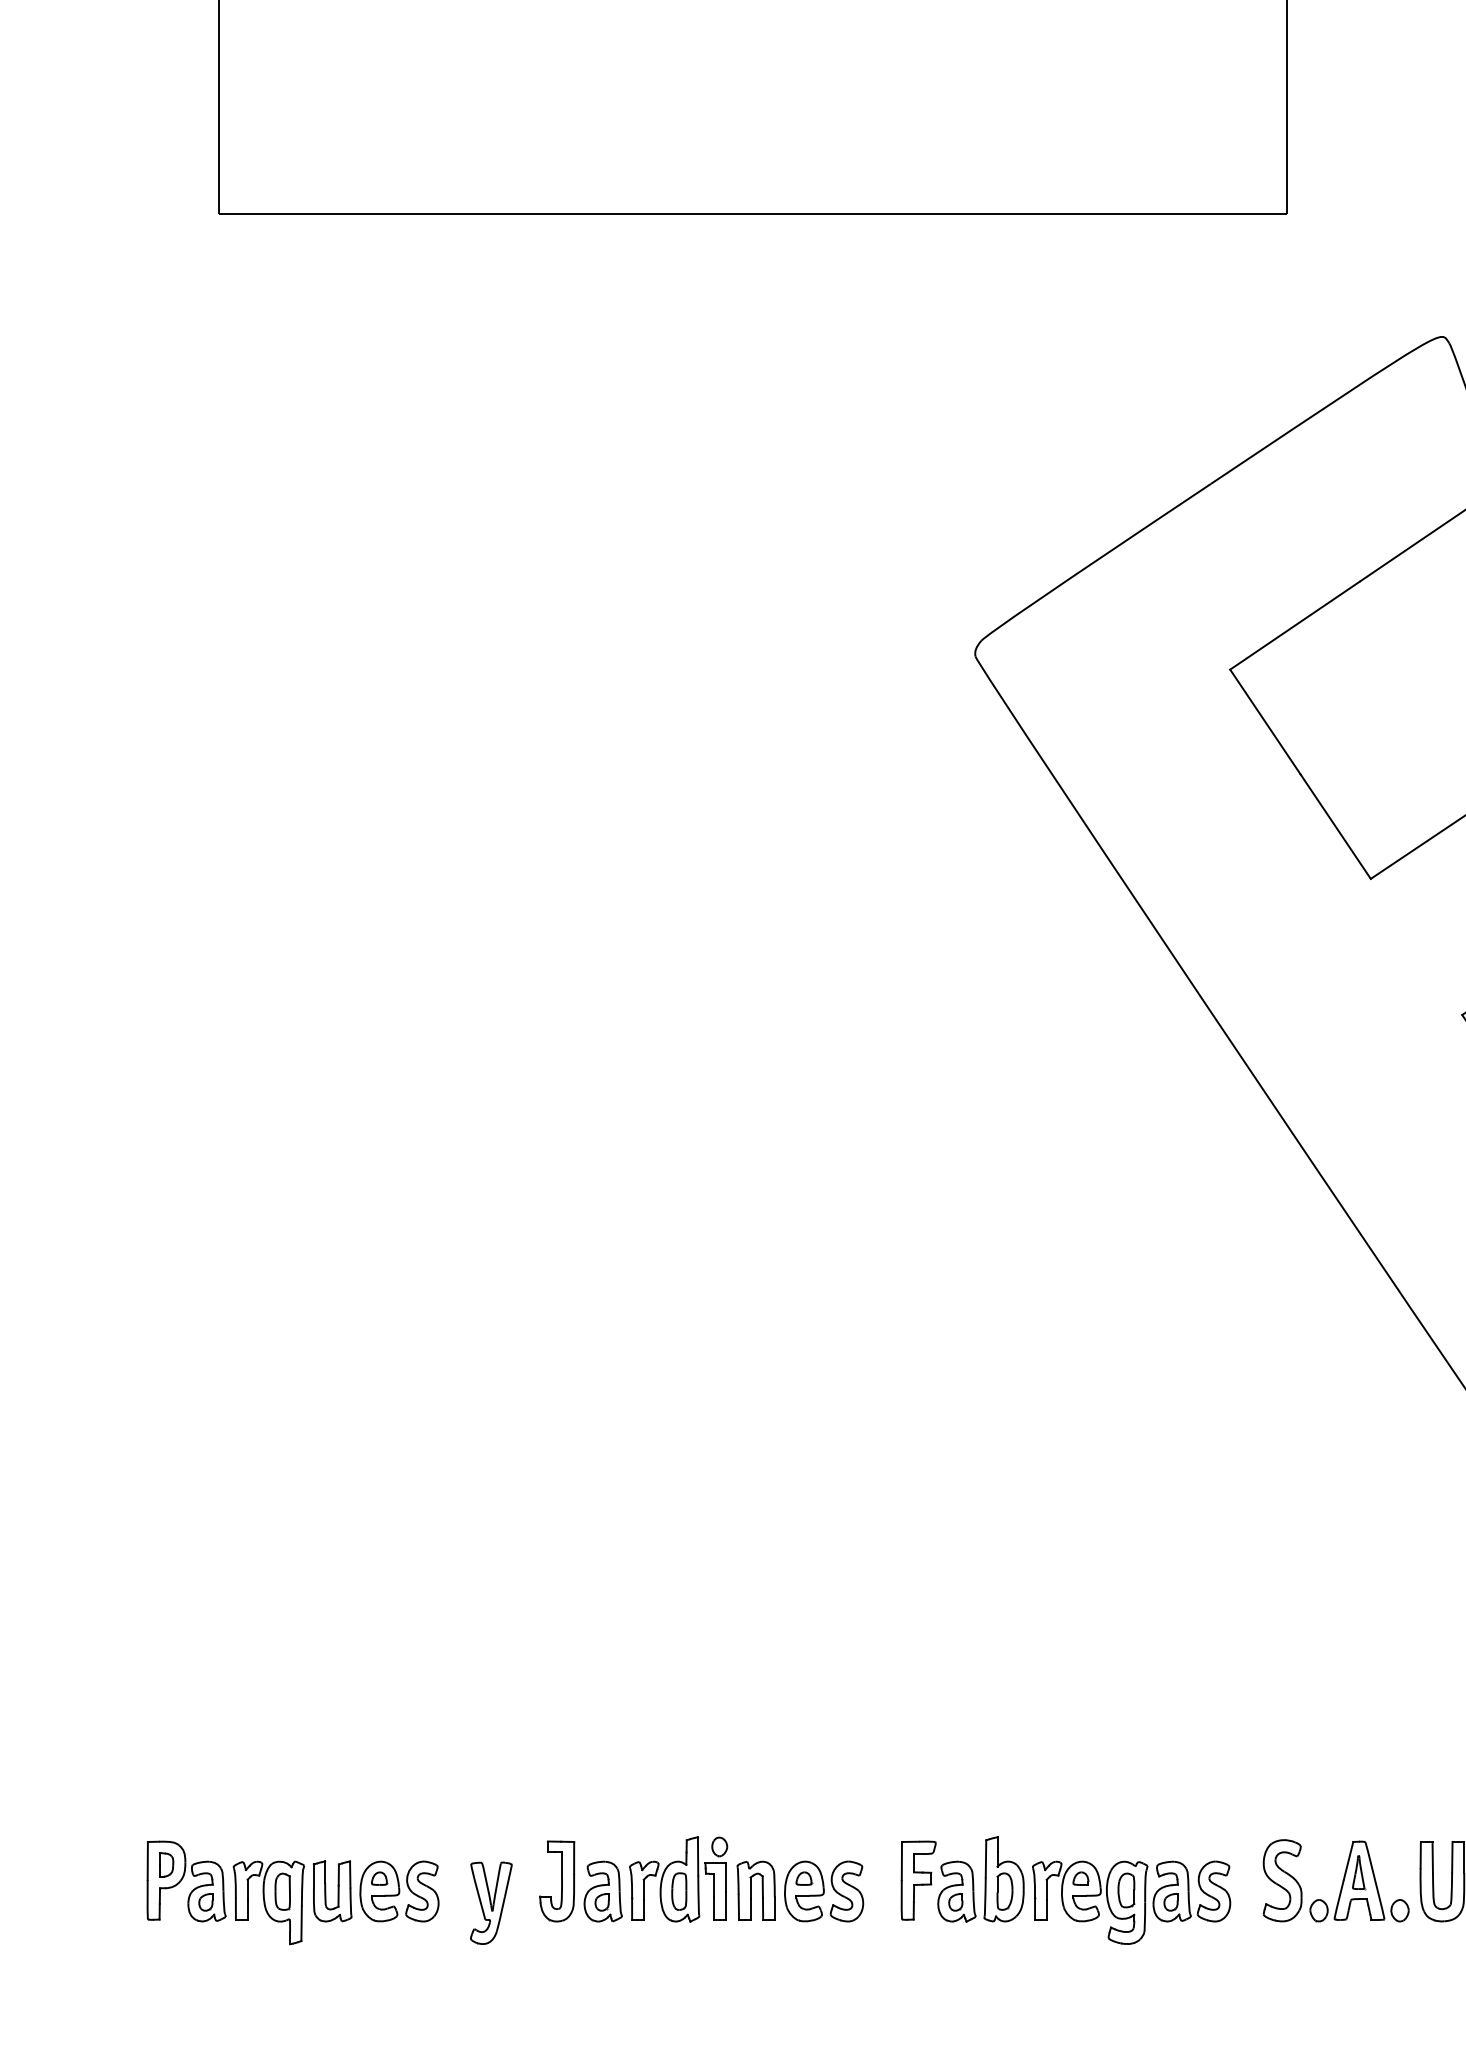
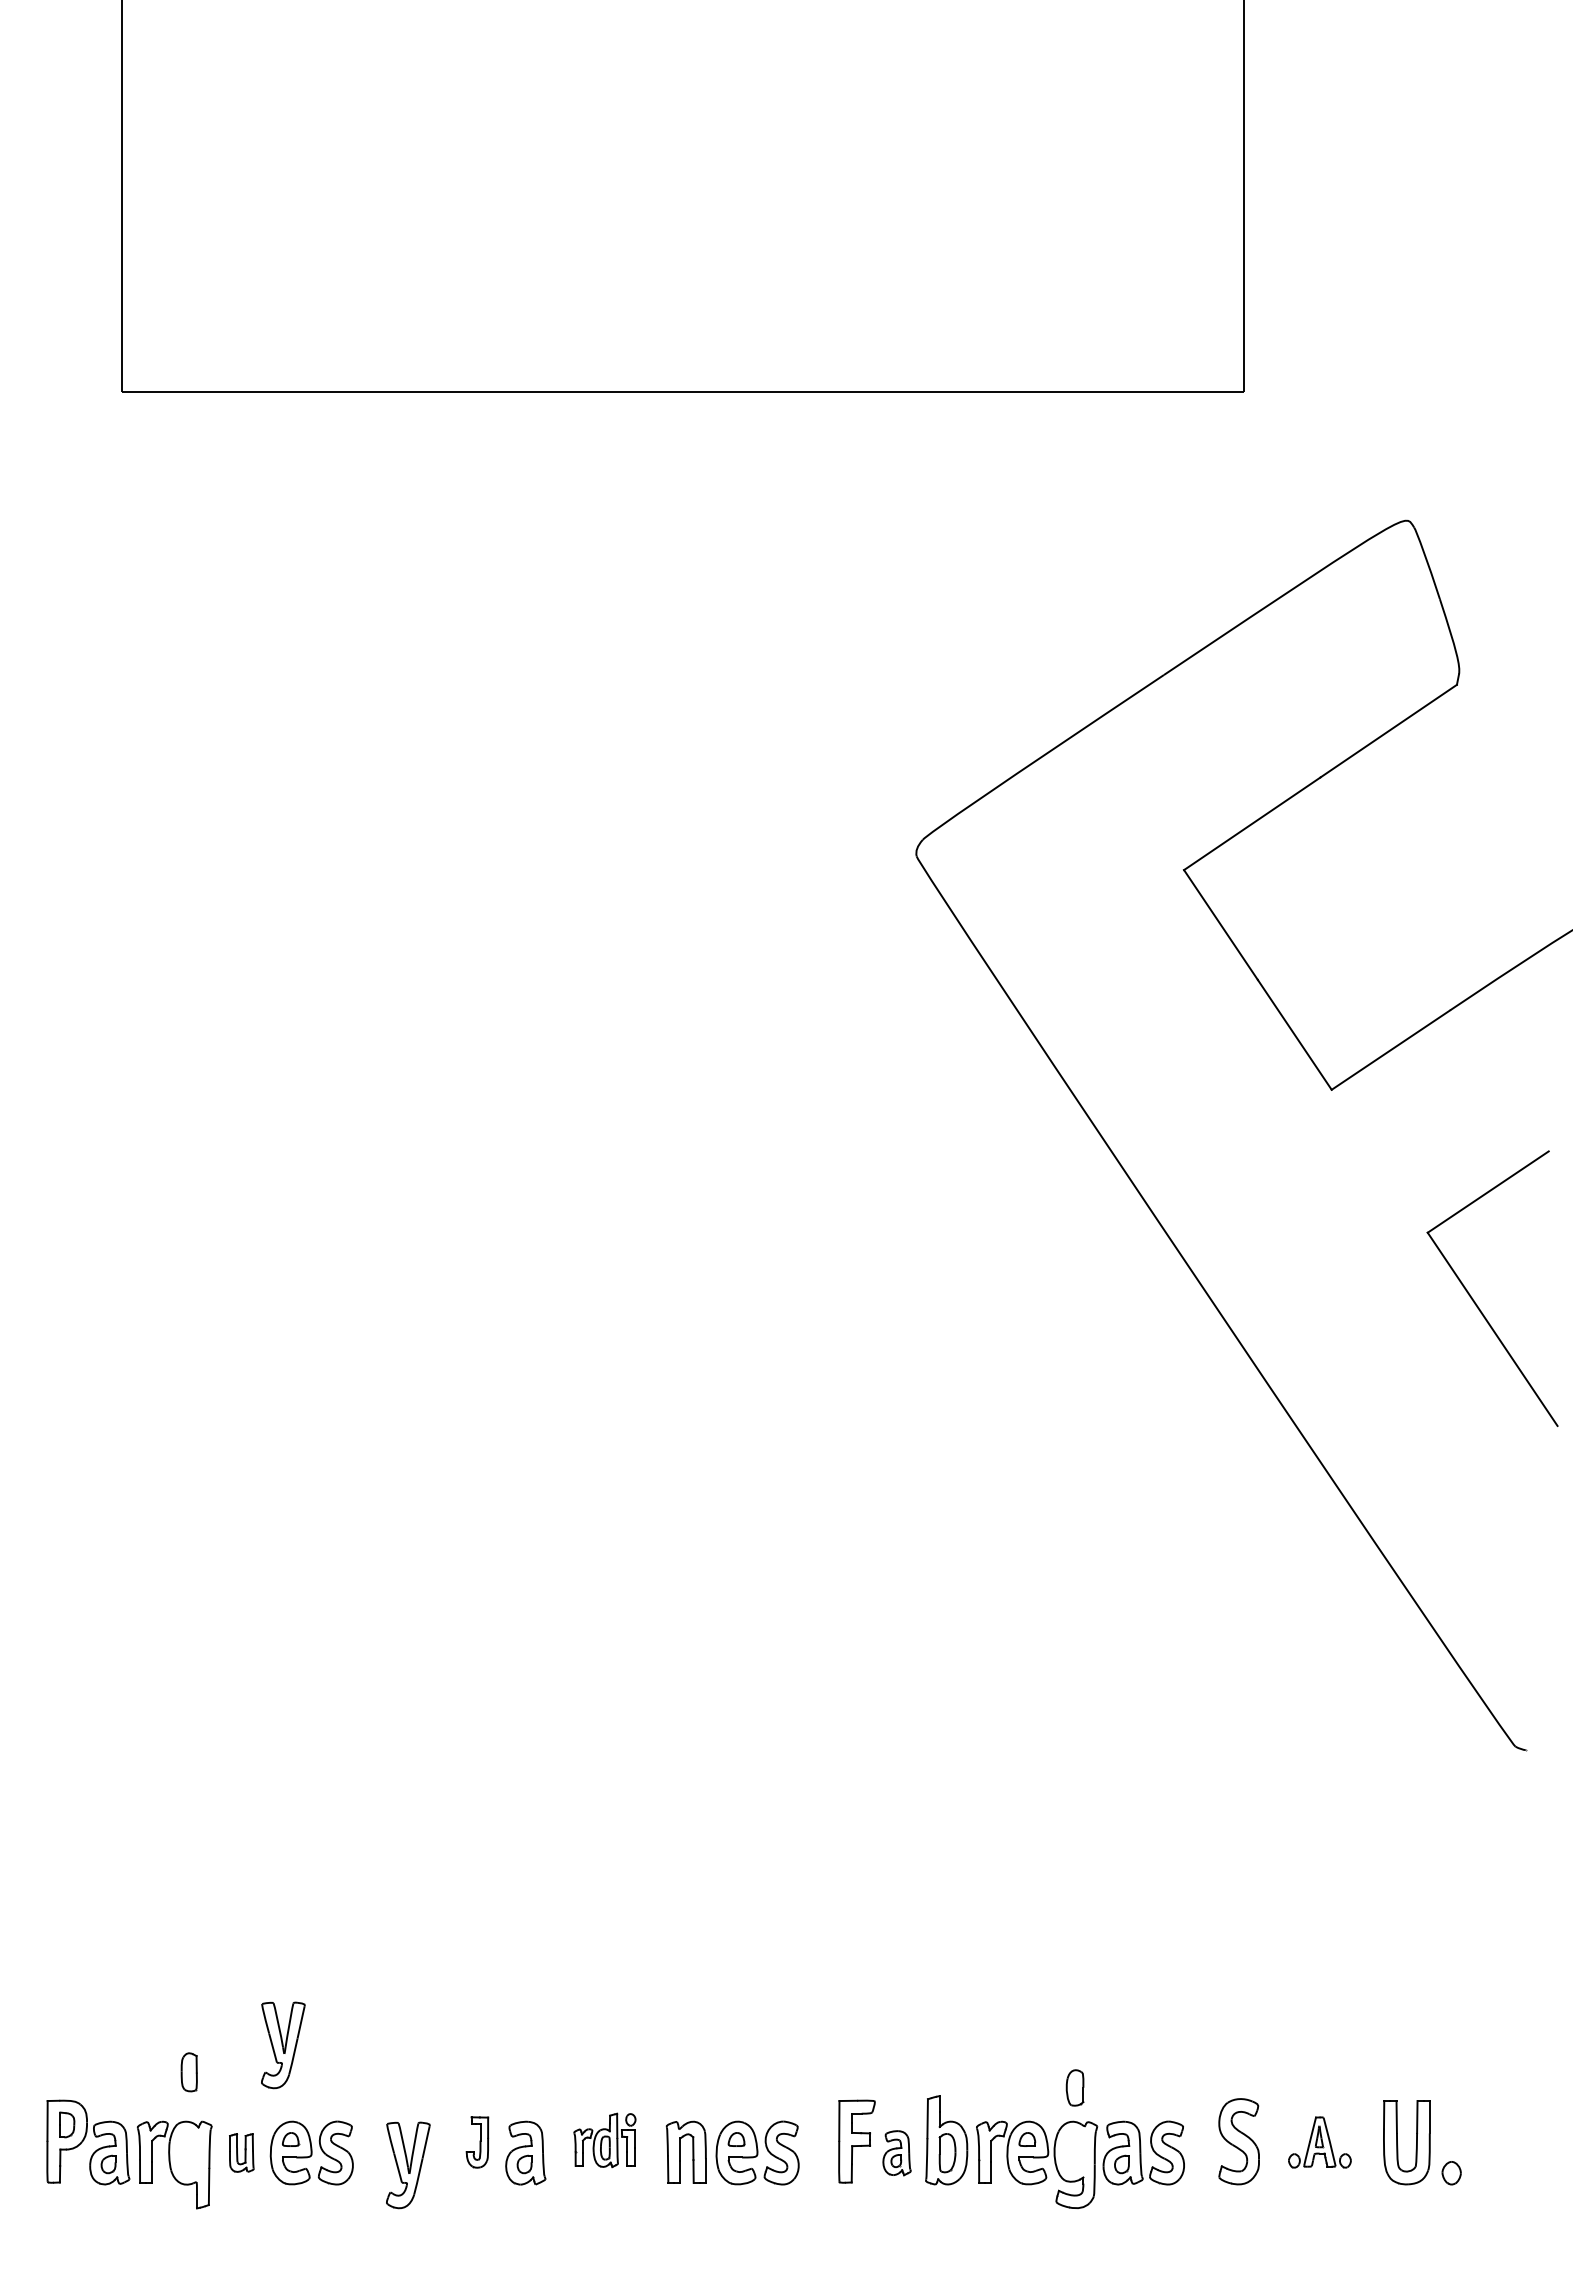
part: (372, 1789) -> (283, 2045), added
part: (678, 1879) -> (604, 2140), size x0.6
part: (557, 1881) -> (477, 2142), size x0.6
part: (1359, 1881) -> (1319, 2142), size x0.6
part: (1125, 1890) -> (1074, 2087), moved
part: (282, 1891) -> (188, 2072), moved
part: (332, 1891) -> (241, 2152), size x0.6
part: (956, 1891) -> (896, 2152), size x0.7

